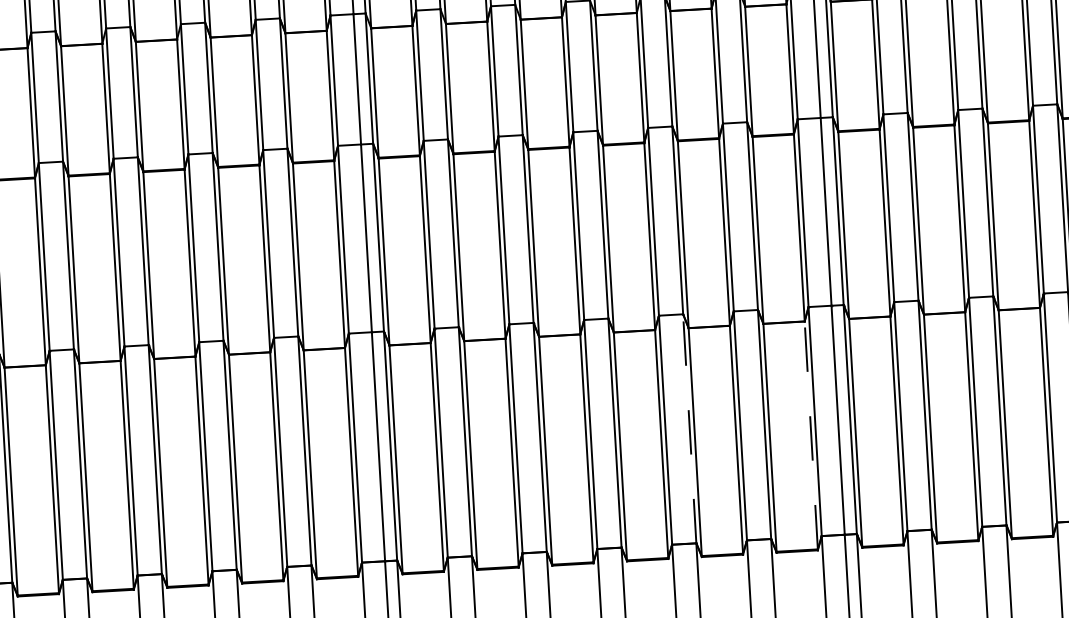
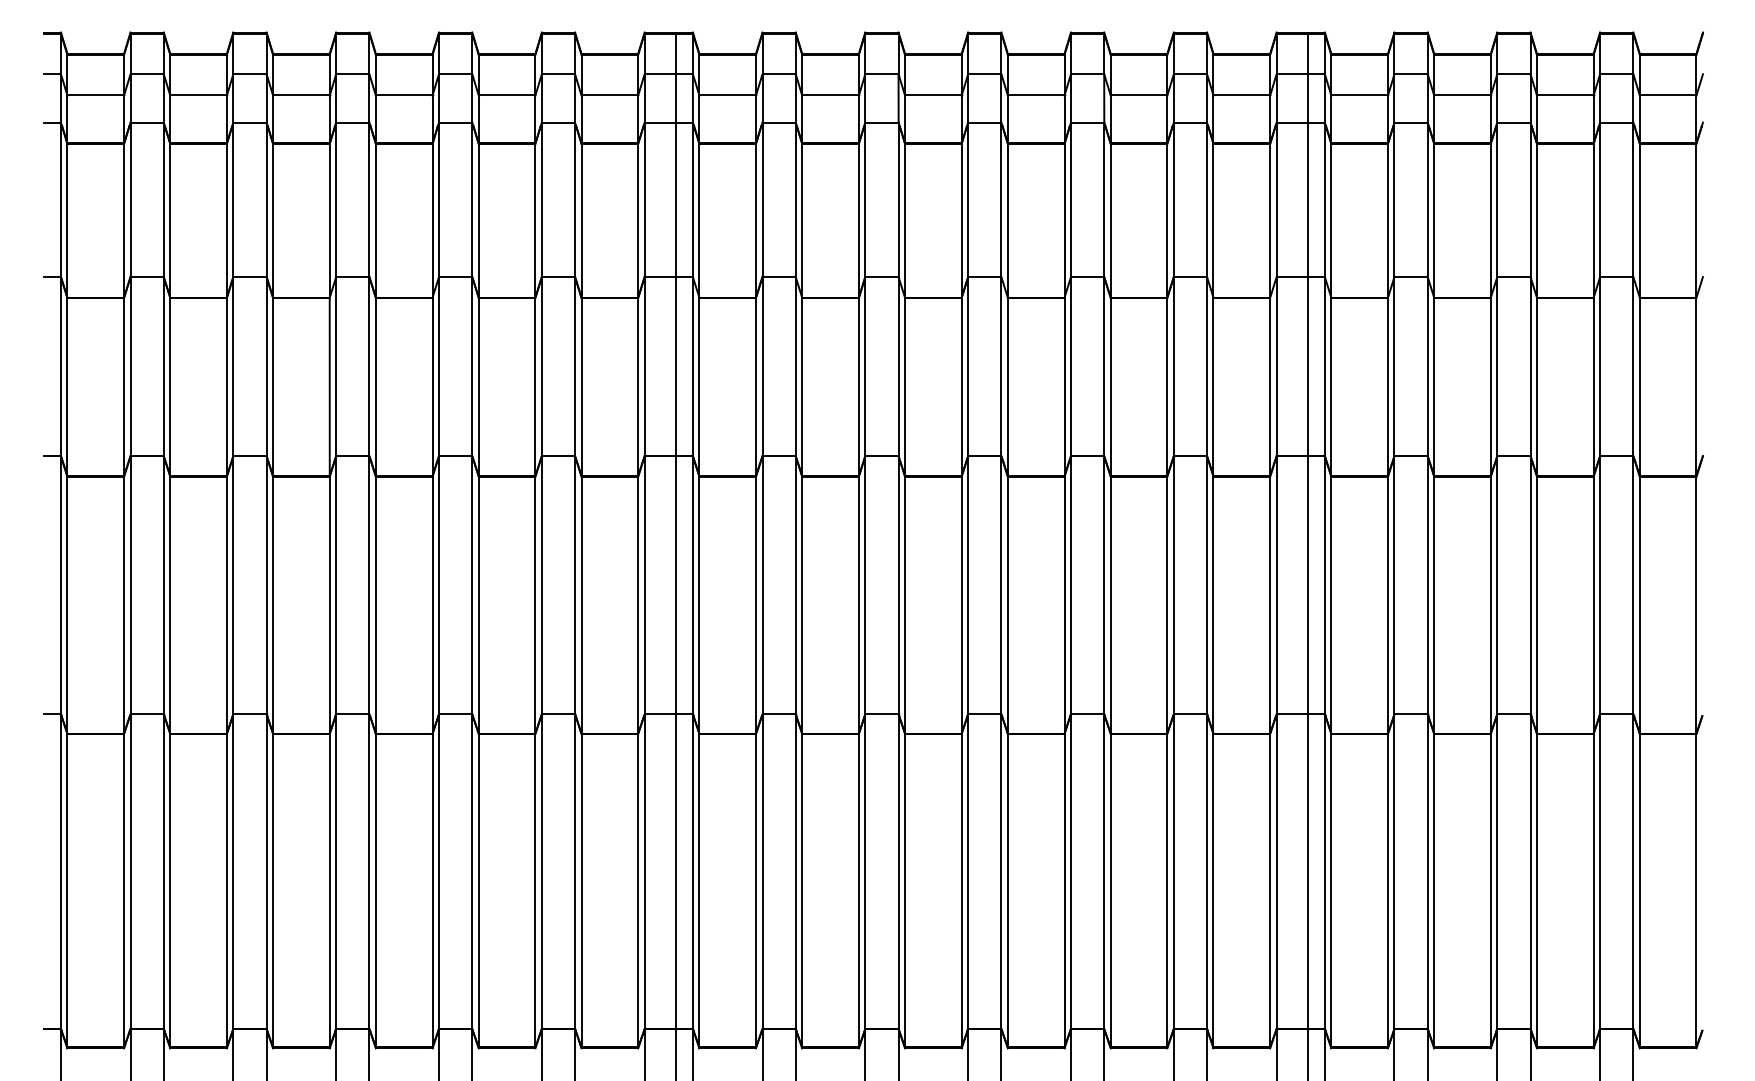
line: (689, 428) -> (1104, 871), dashed -> solid
line: (811, 435) -> (1270, 890), dashed -> solid

